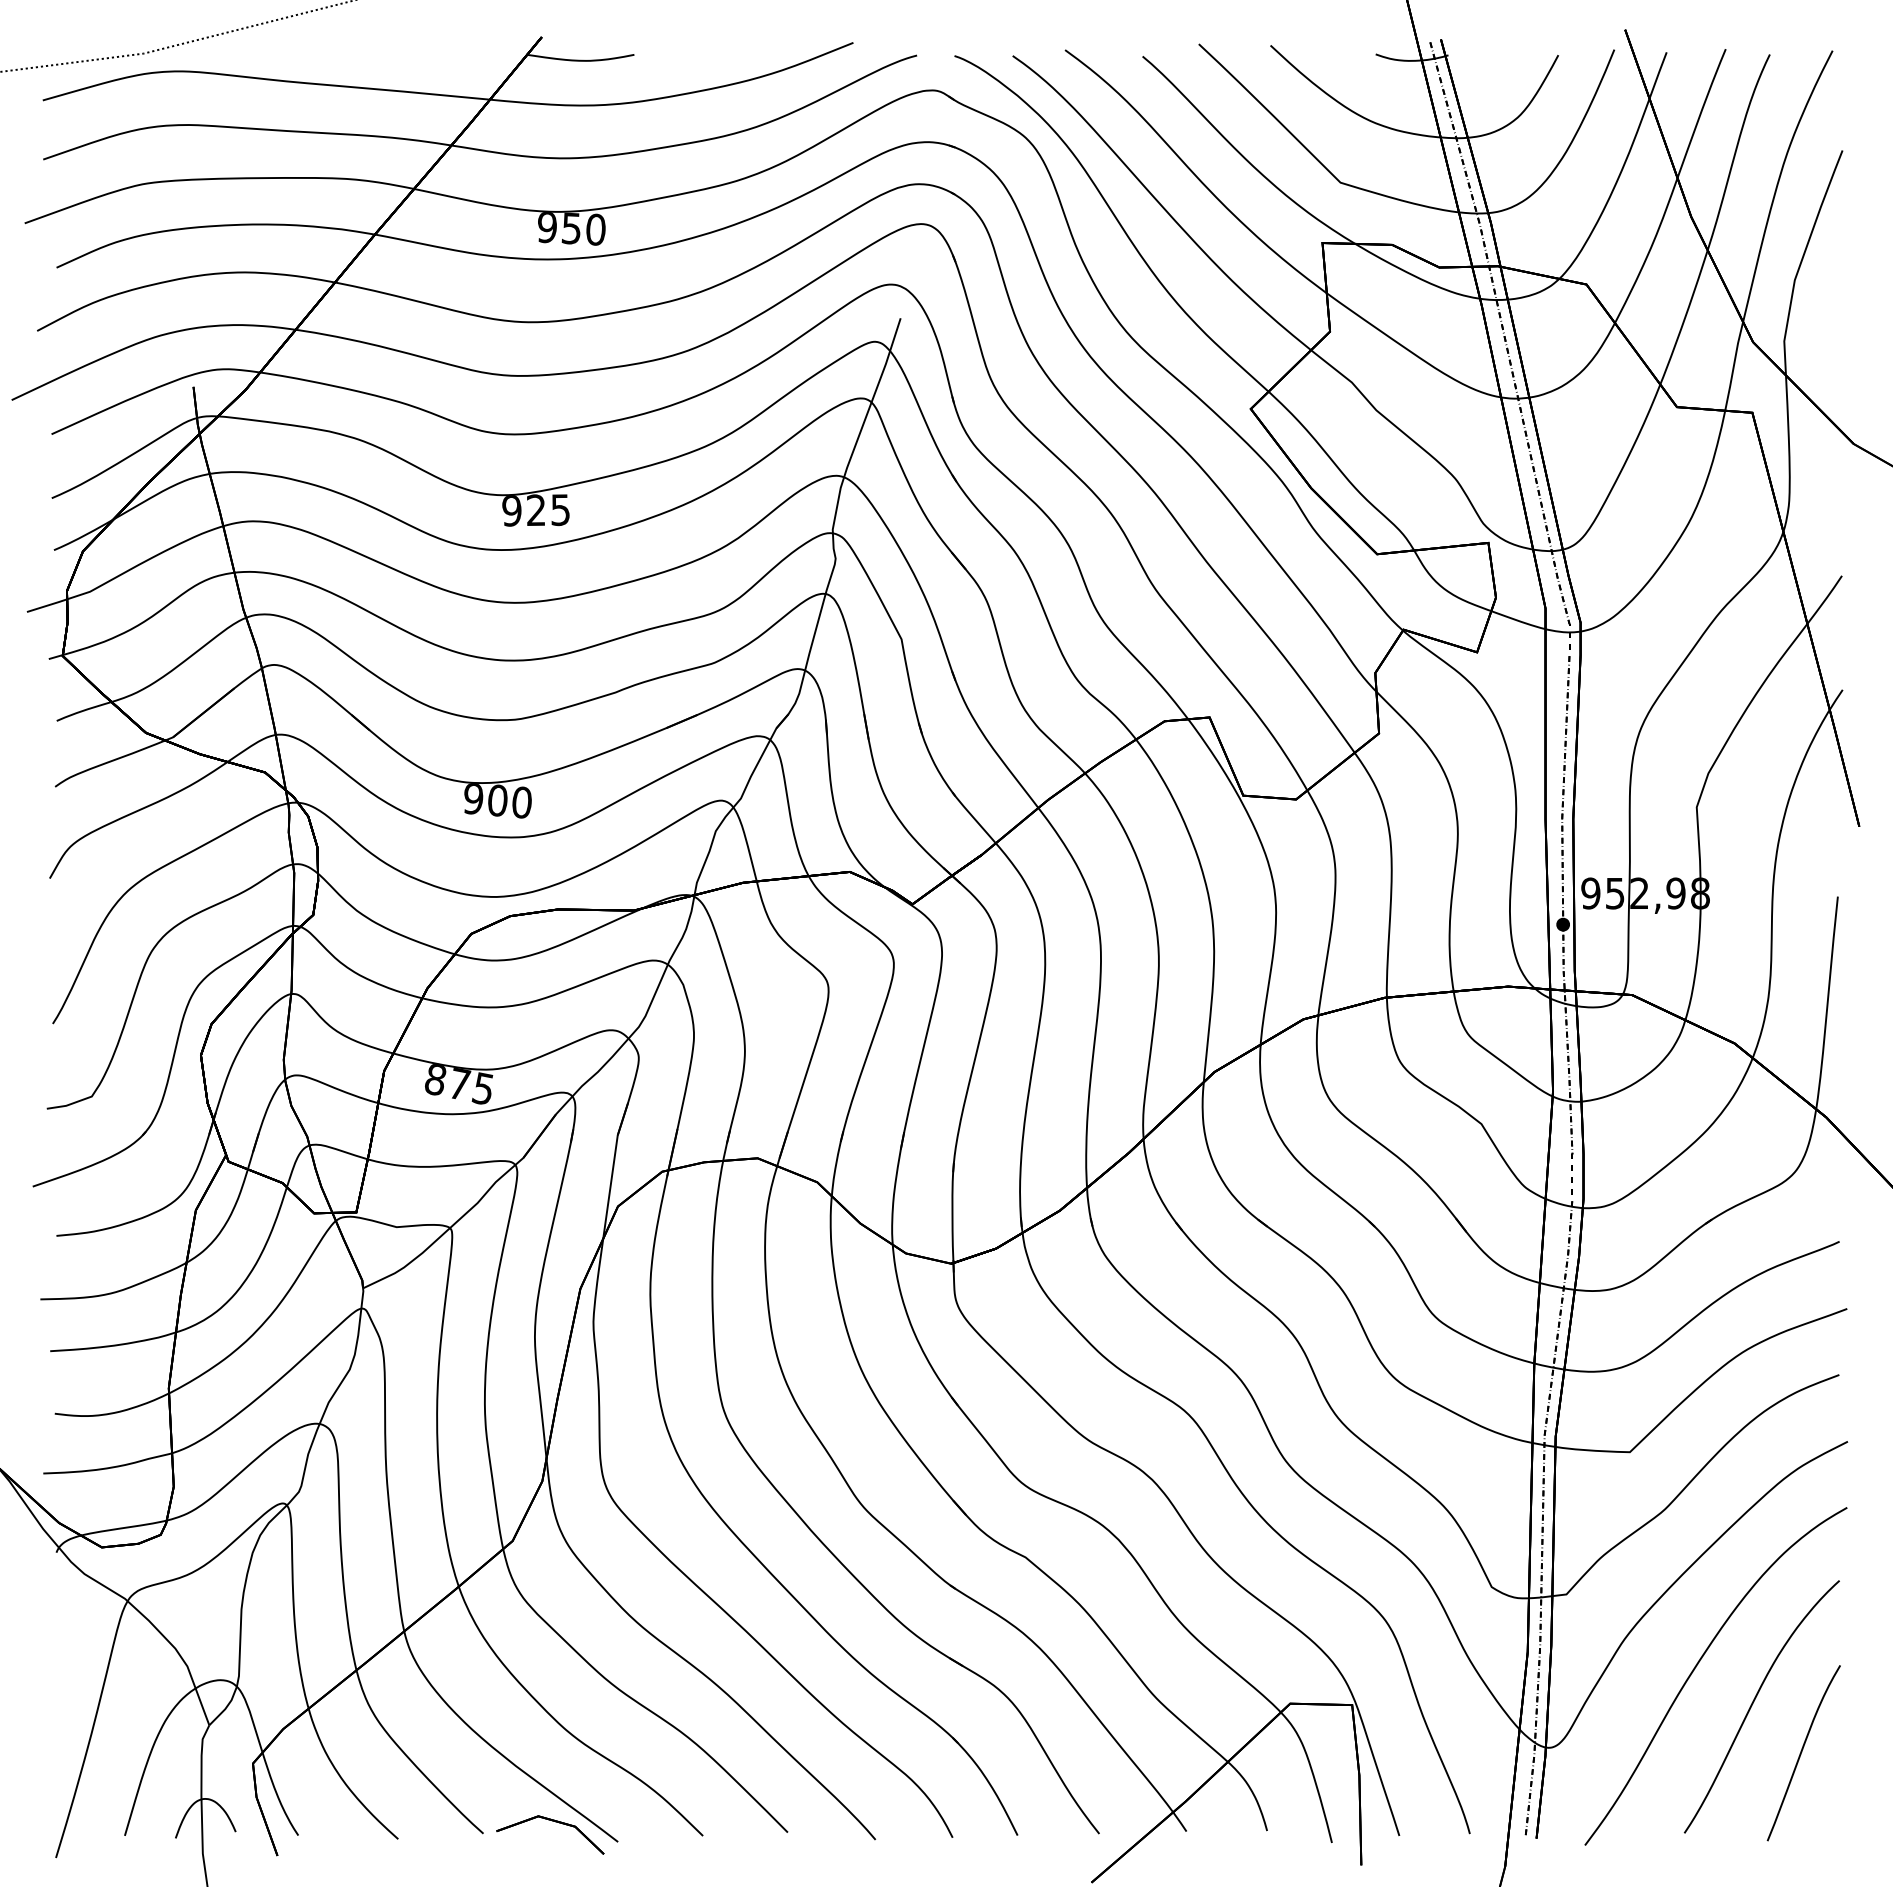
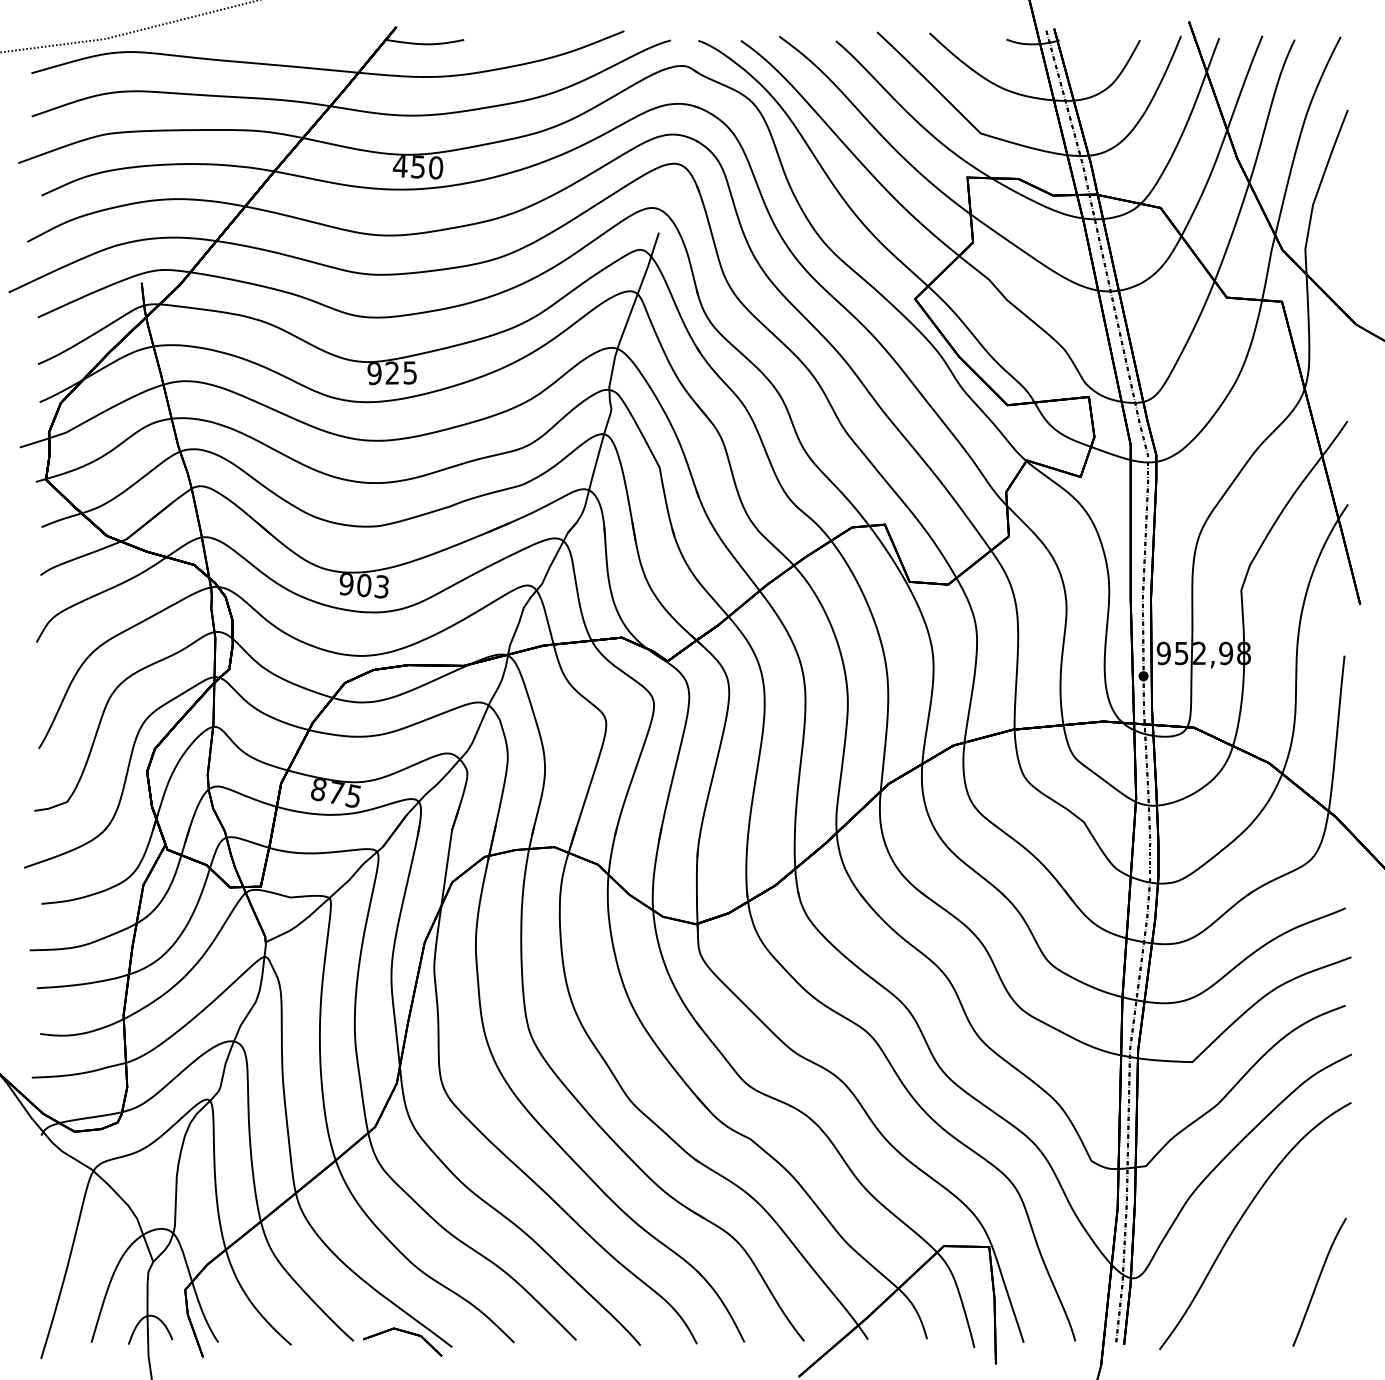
text: (546, 227) -> (399, 166), 950 -> 450
text: (521, 802) -> (381, 586), 900 -> 903
curve: (1753, 1703) -> (1282, 1245), removed

